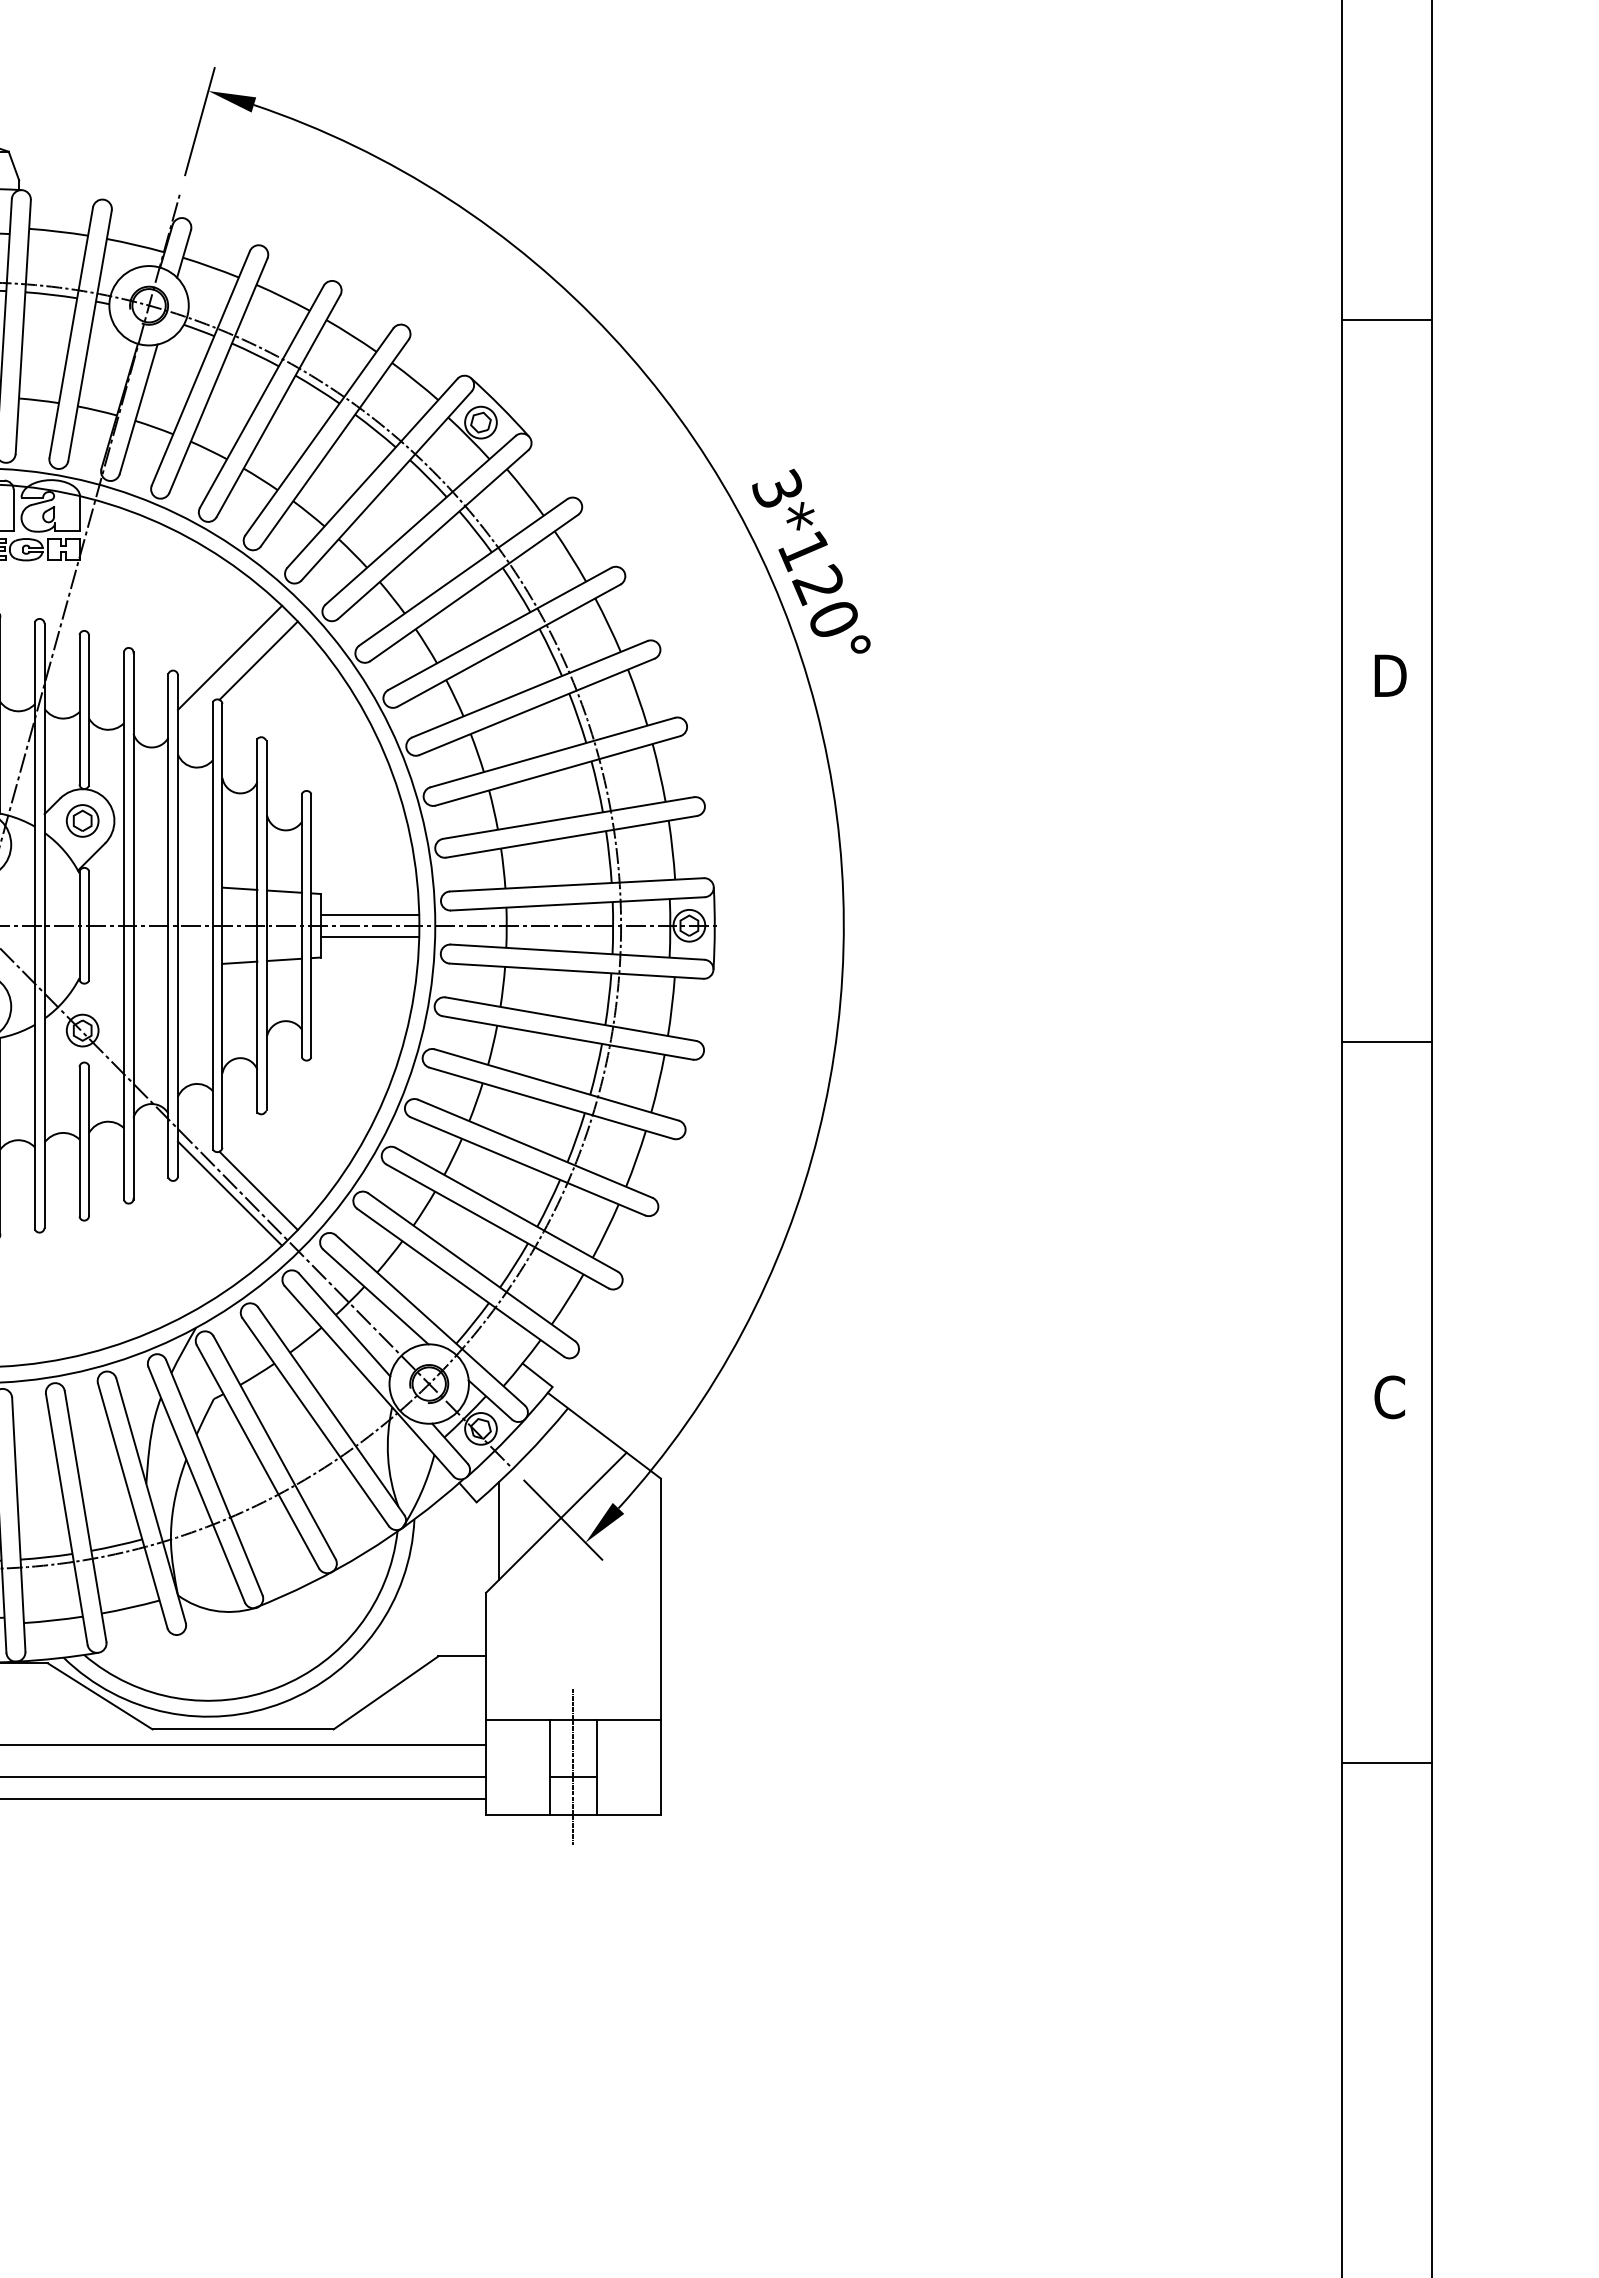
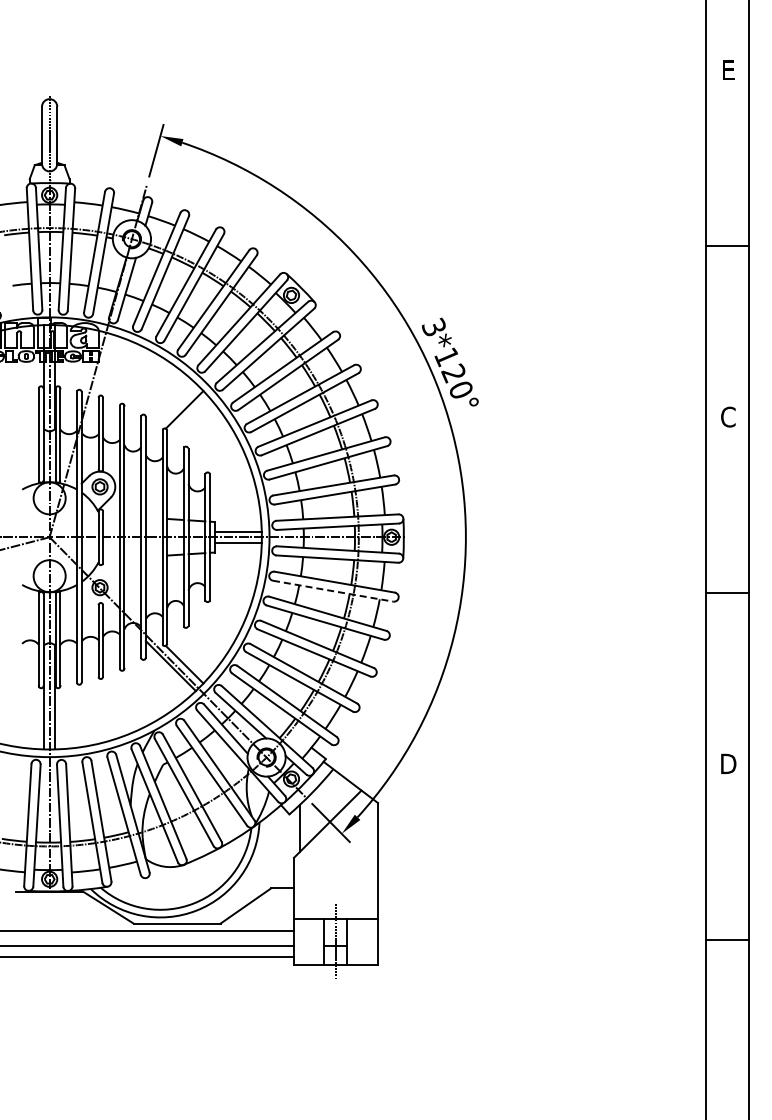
line: (229, 657) -> (170, 408), removed
text: (1390, 674) -> (728, 416), D -> C
line: (568, 1038) -> (333, 591), solid -> dashed
text: (1390, 1396) -> (728, 763), C -> D

